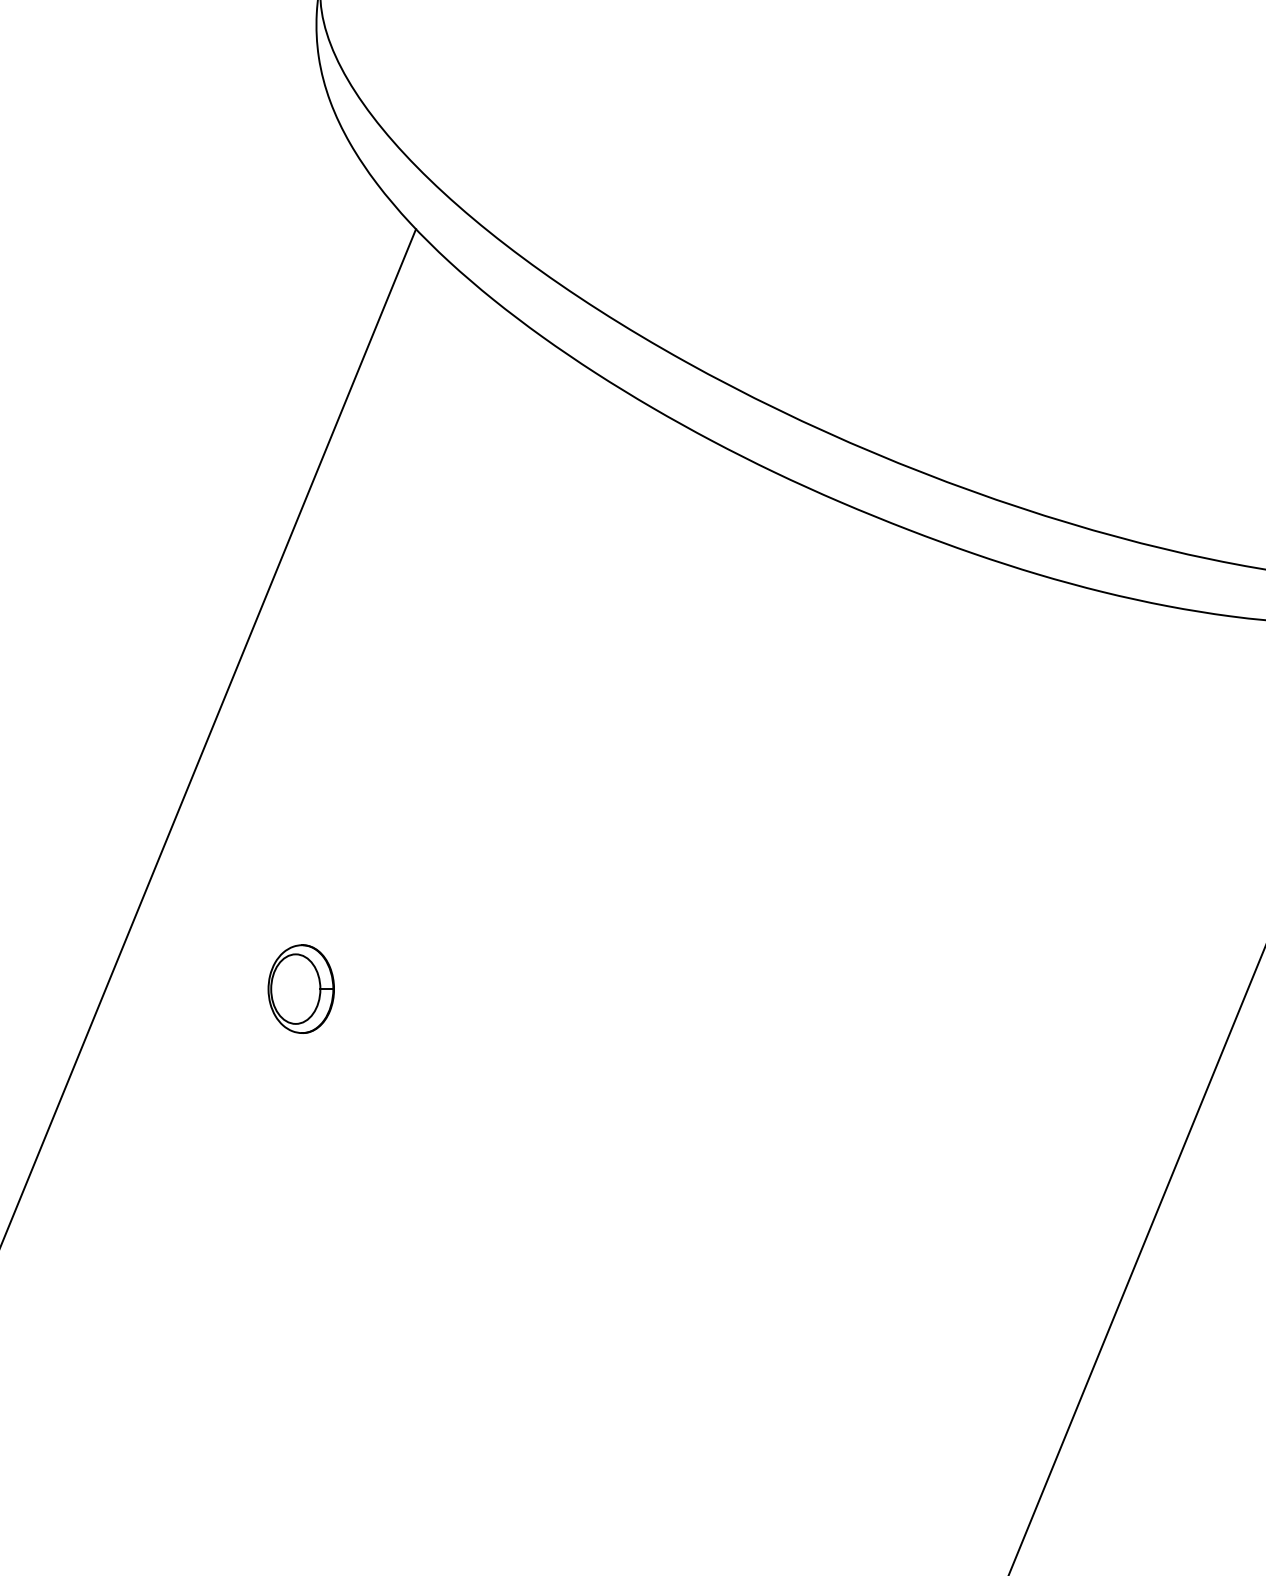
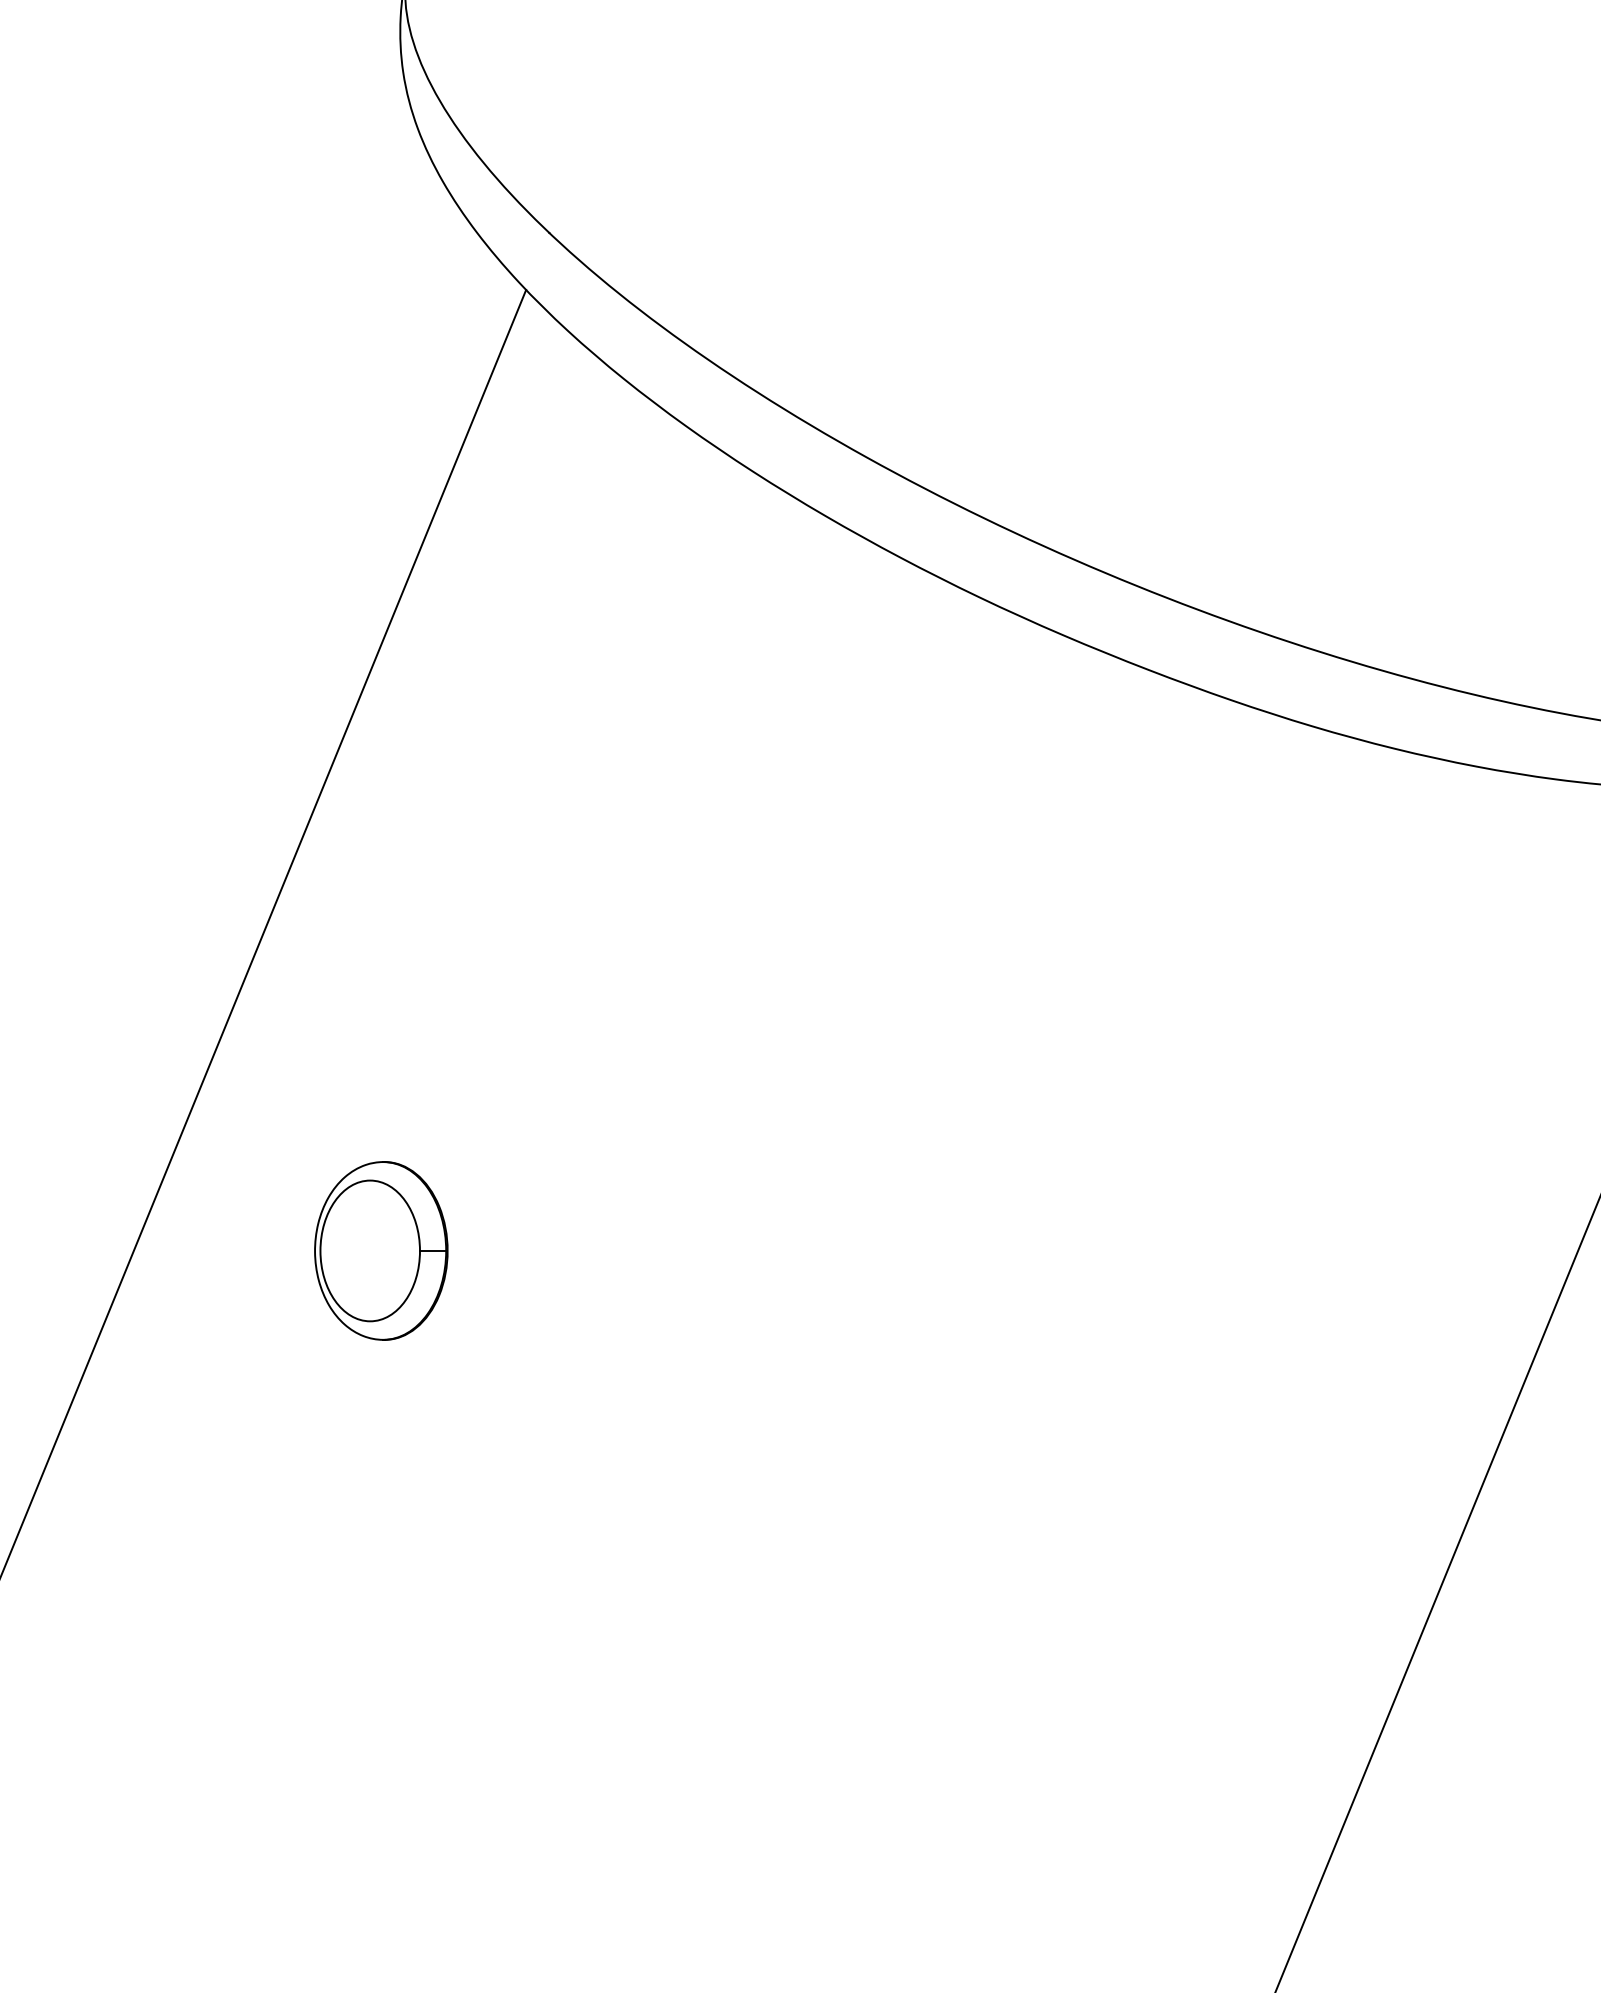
part: (300, 988) -> (380, 1250), size x1.6

